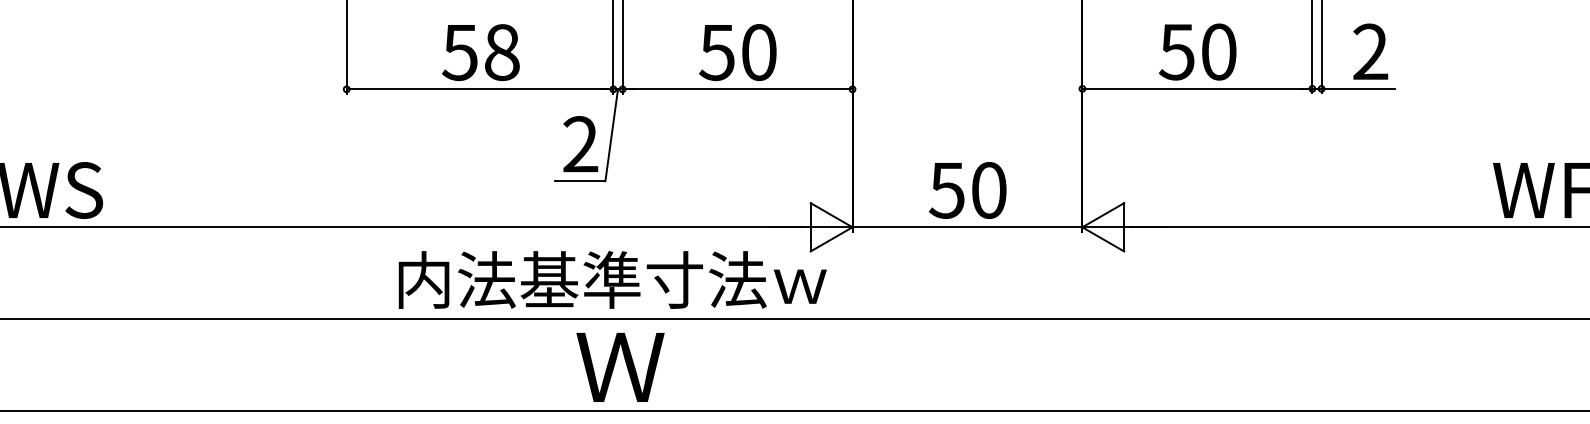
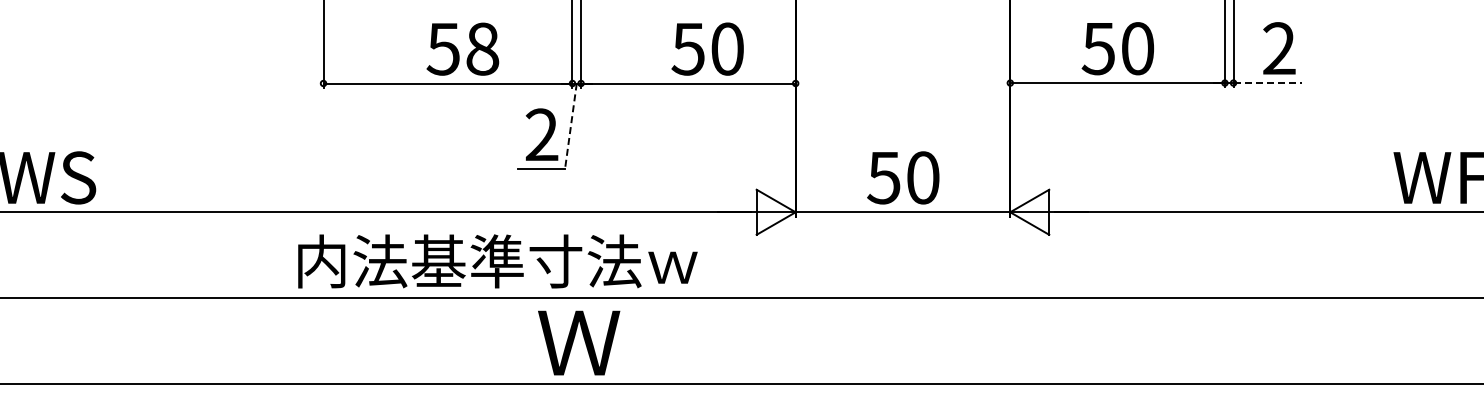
text: (480, 51) -> (462, 48), moved
text: (737, 51) -> (707, 48), moved
line: (1359, 89) -> (1268, 83), solid -> dashed
line: (611, 135) -> (570, 126), solid -> dashed
text: (612, 280) -> (497, 261), moved

